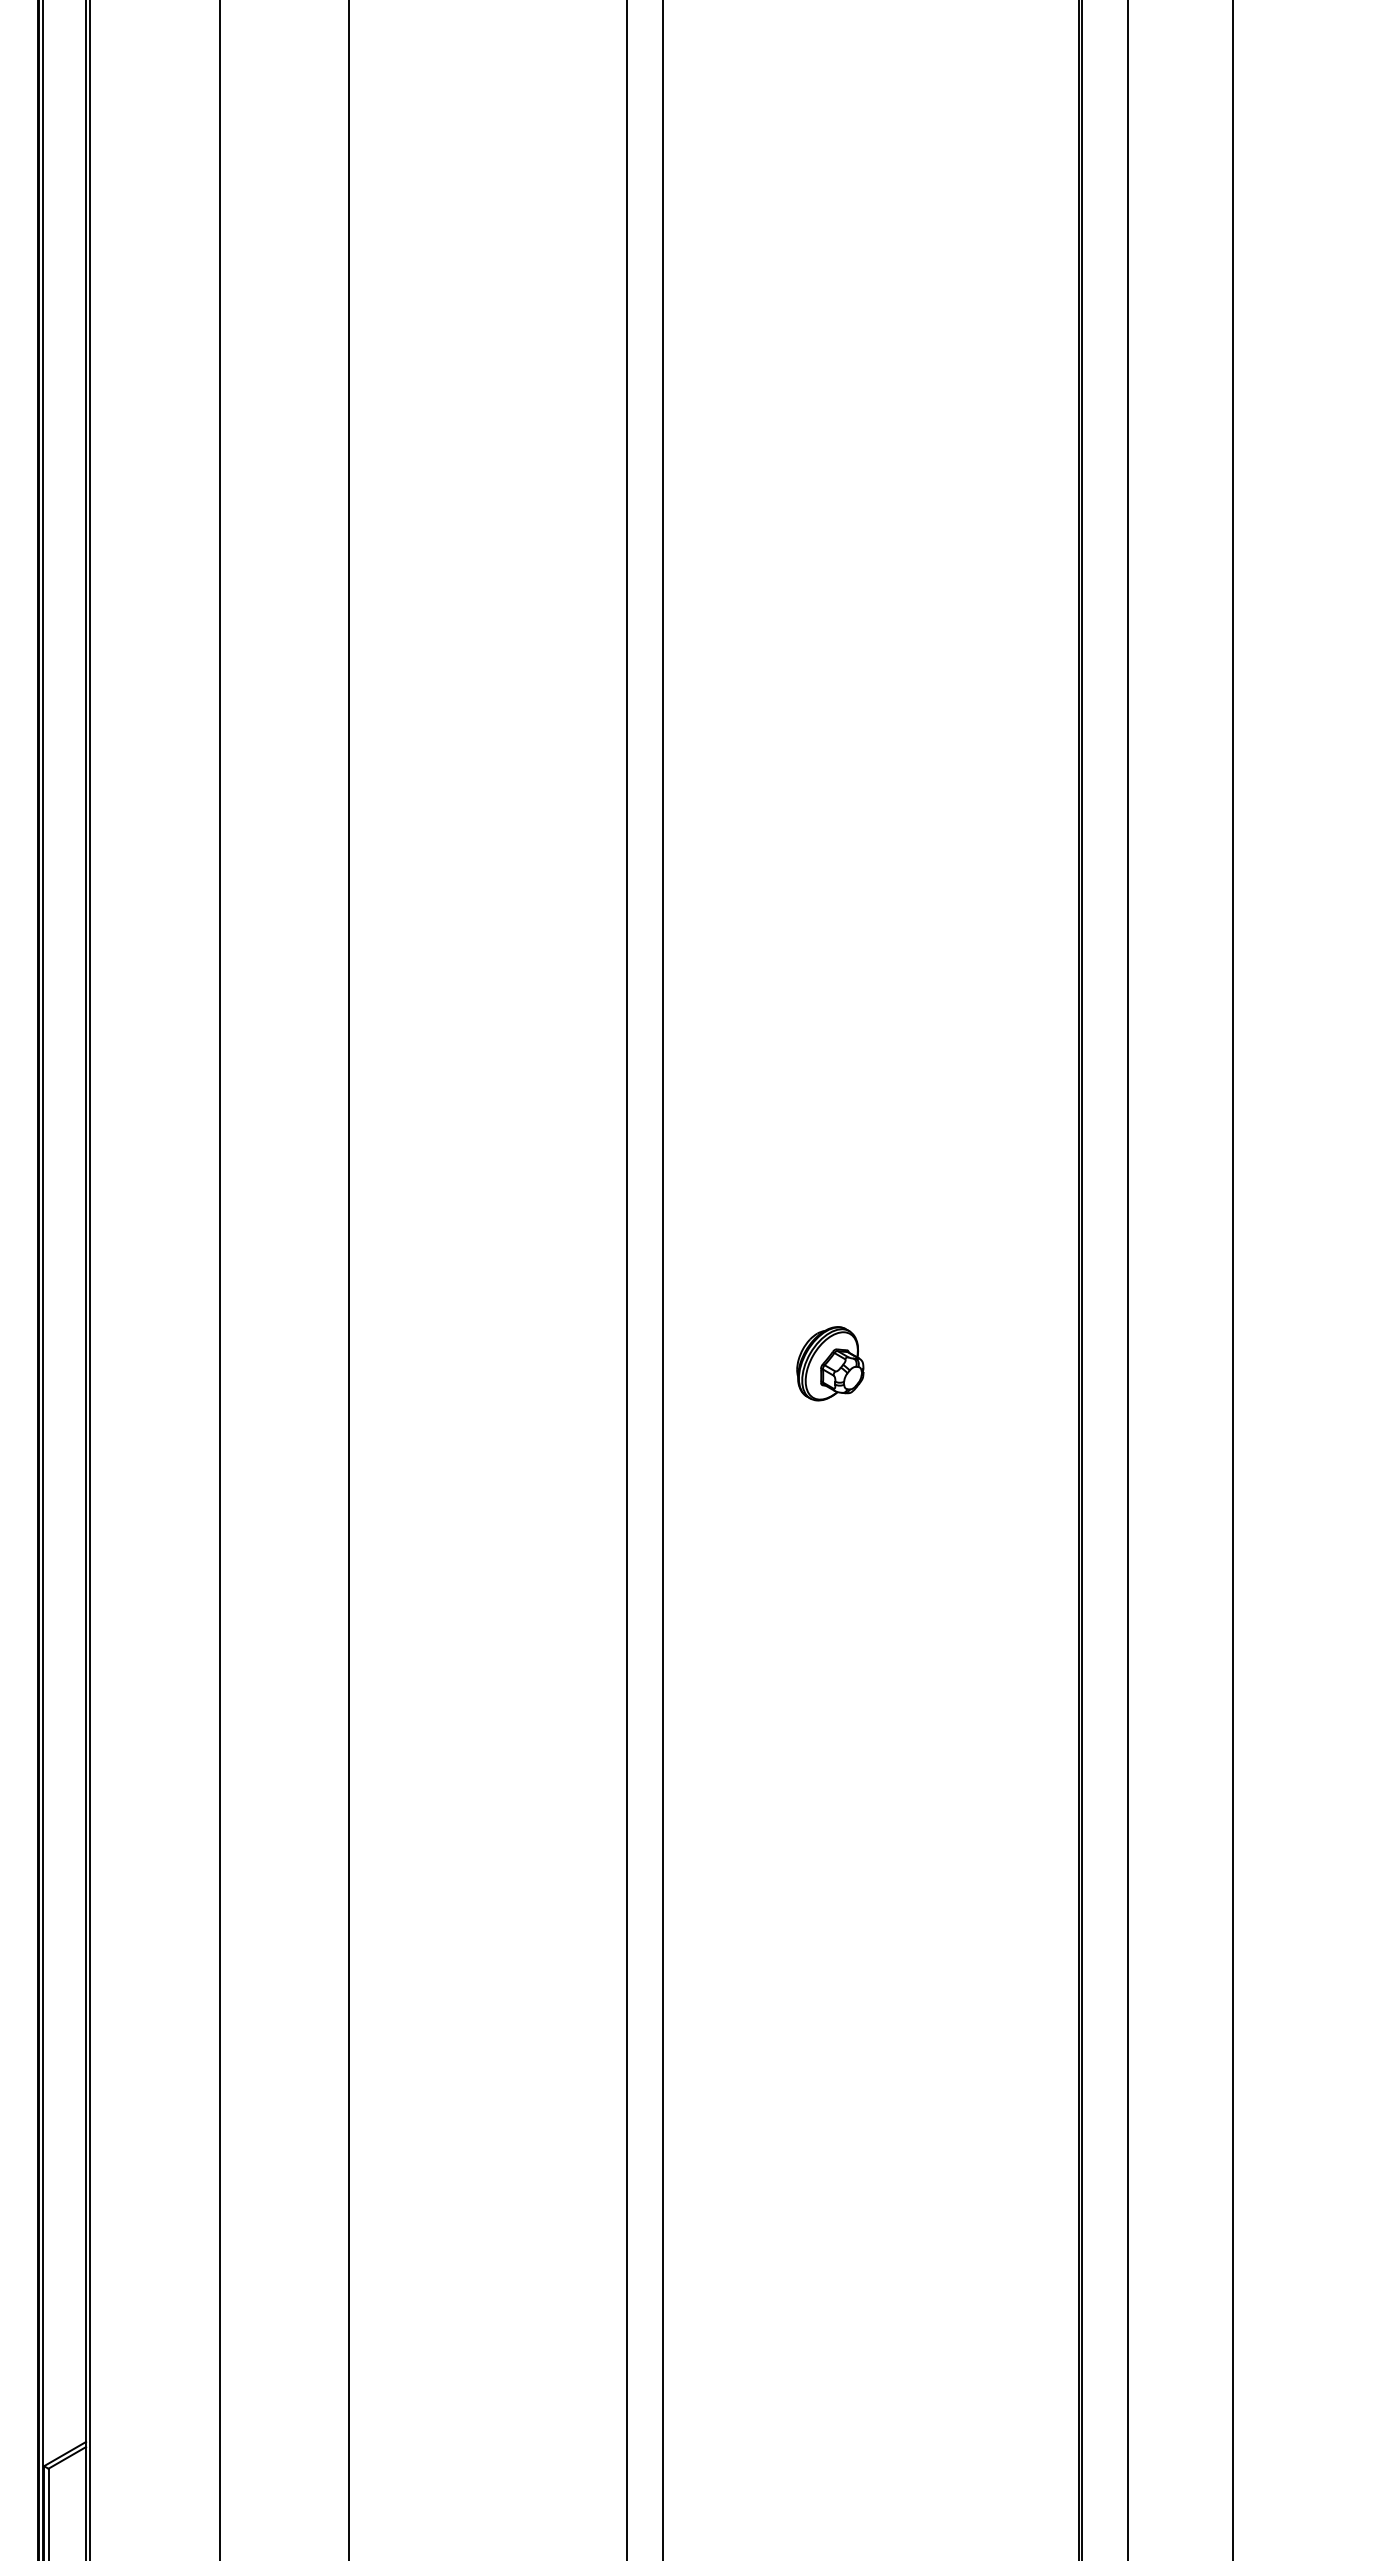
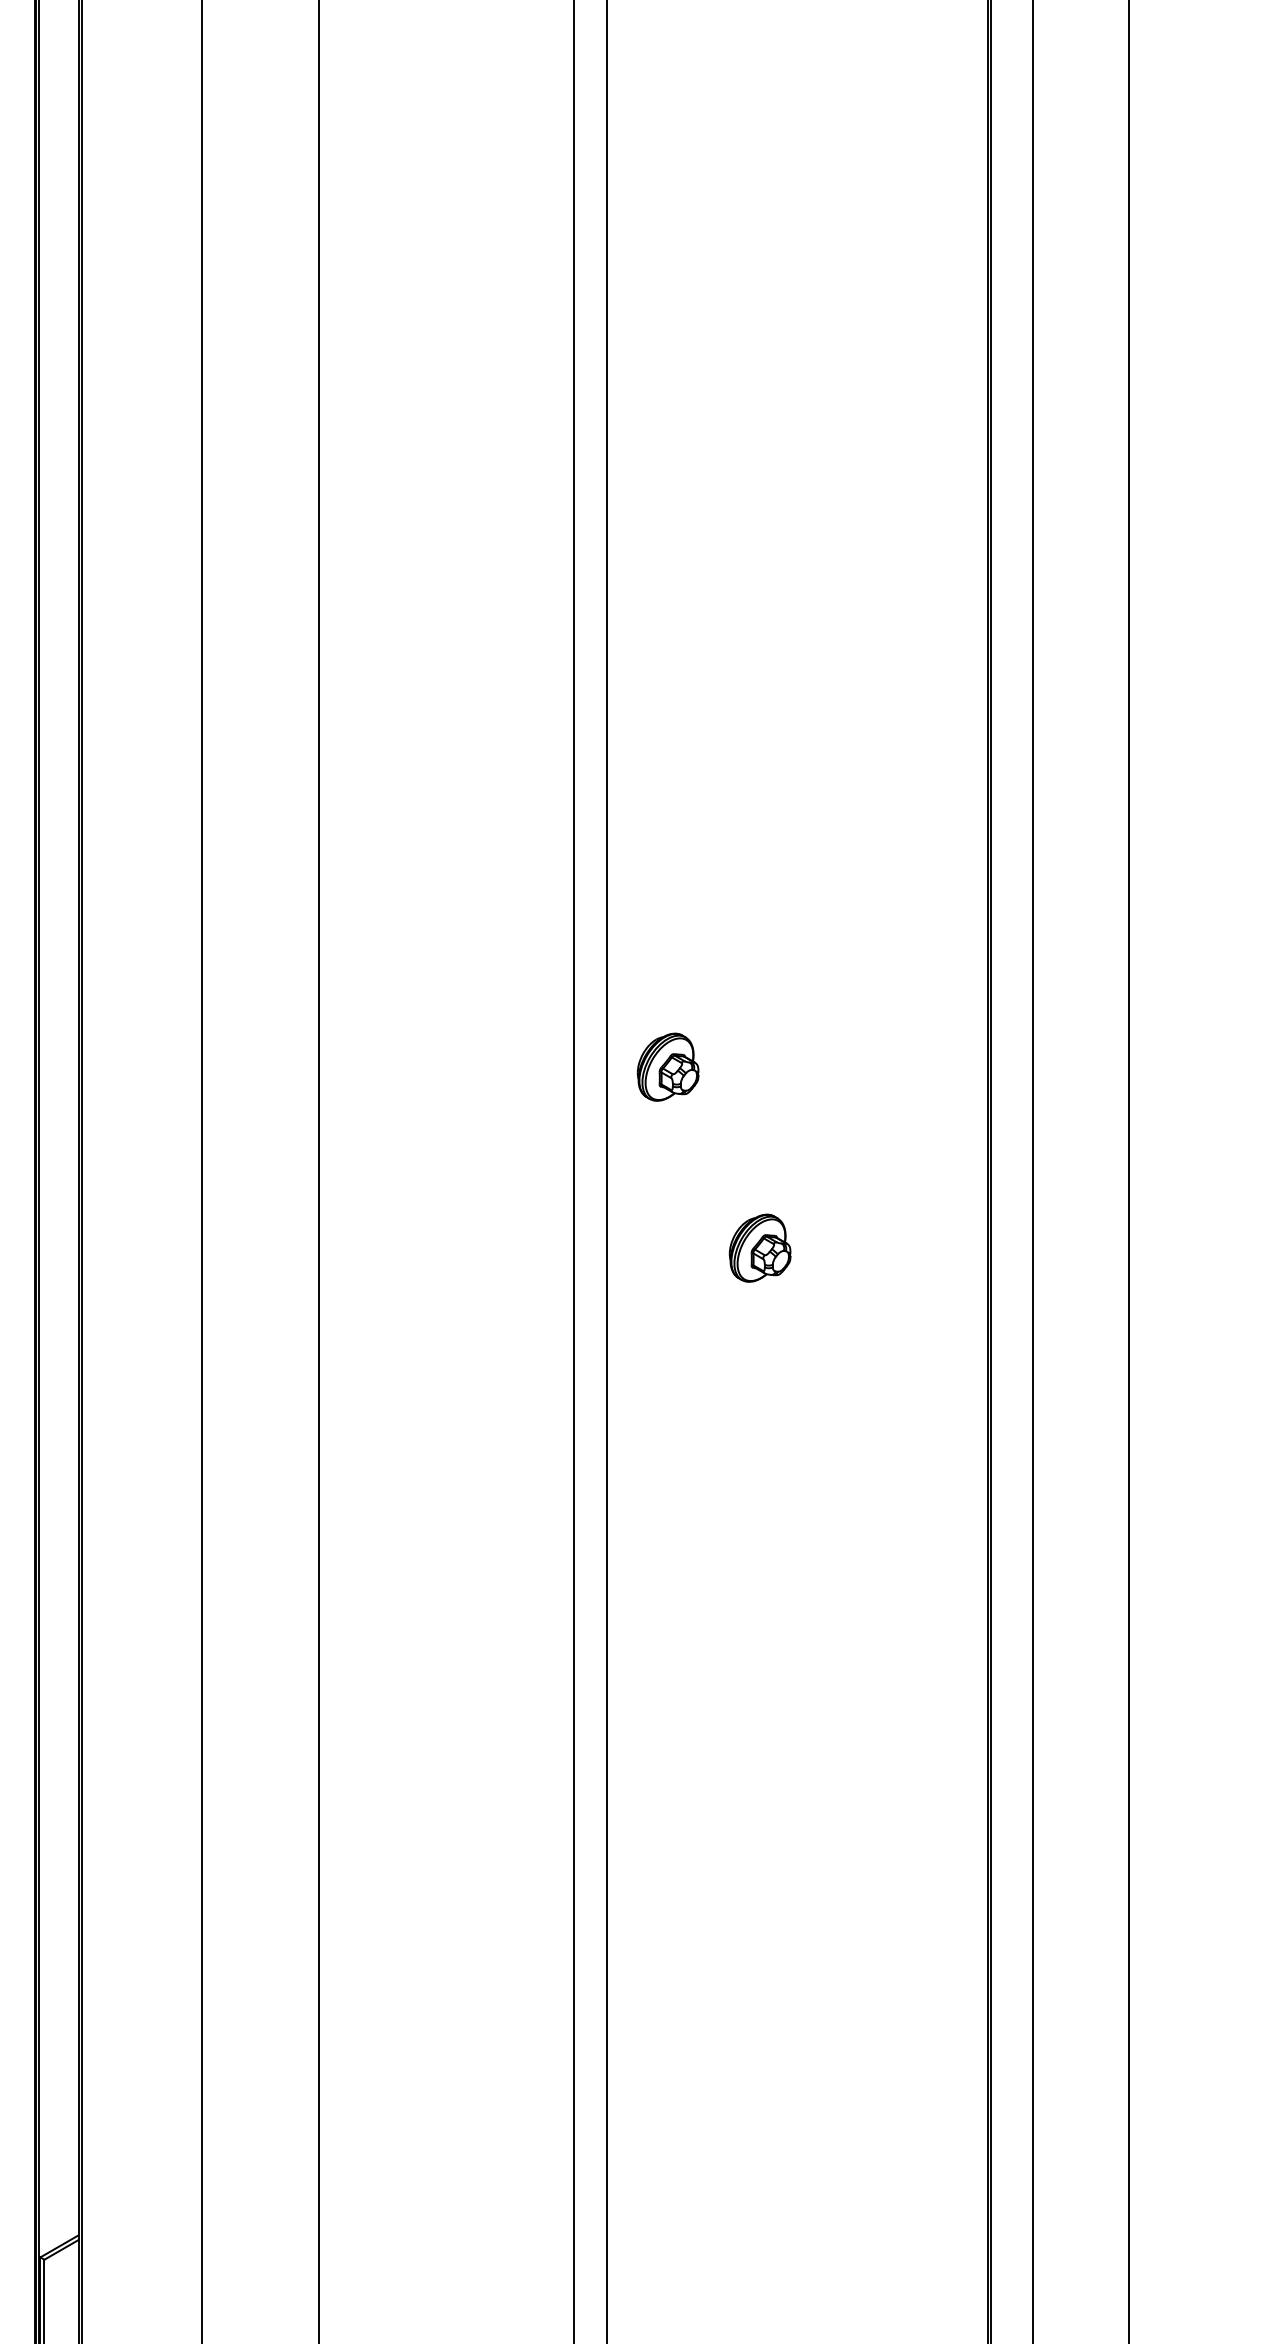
part: (729, 1165) -> (667, 1066), added

